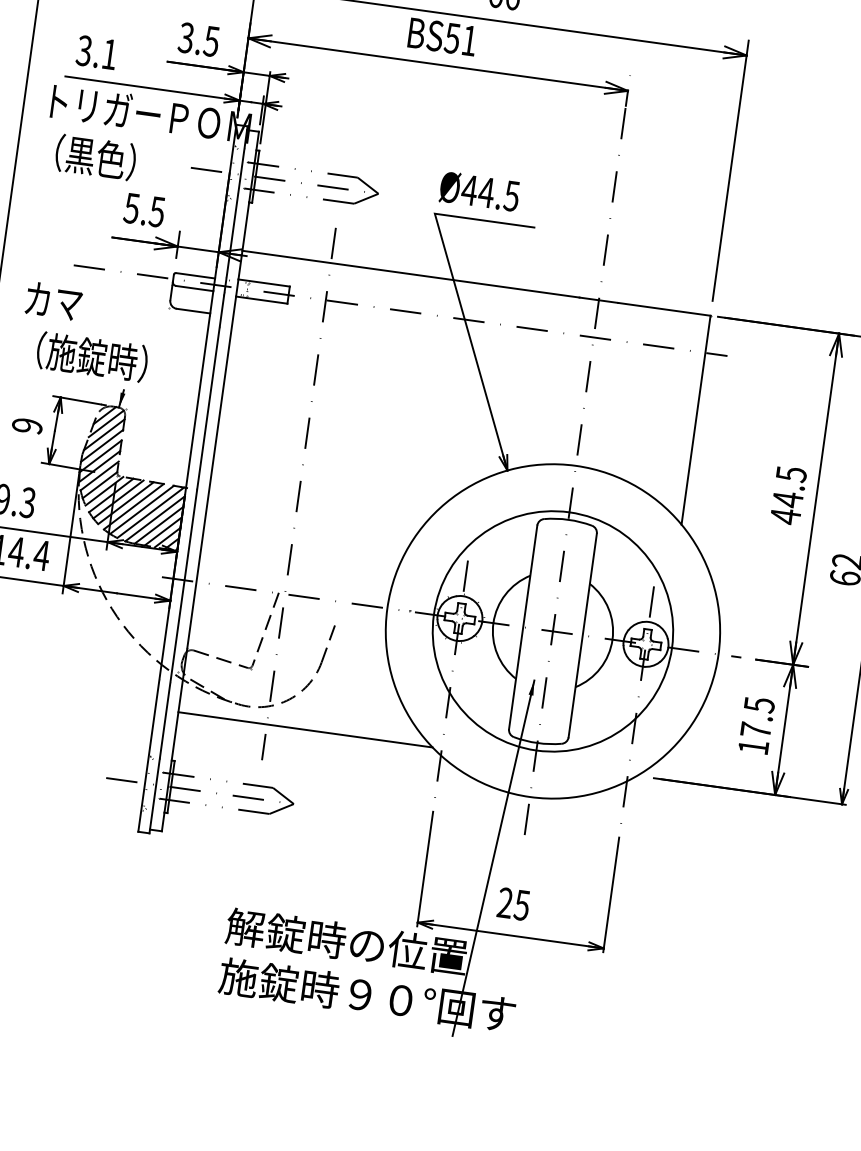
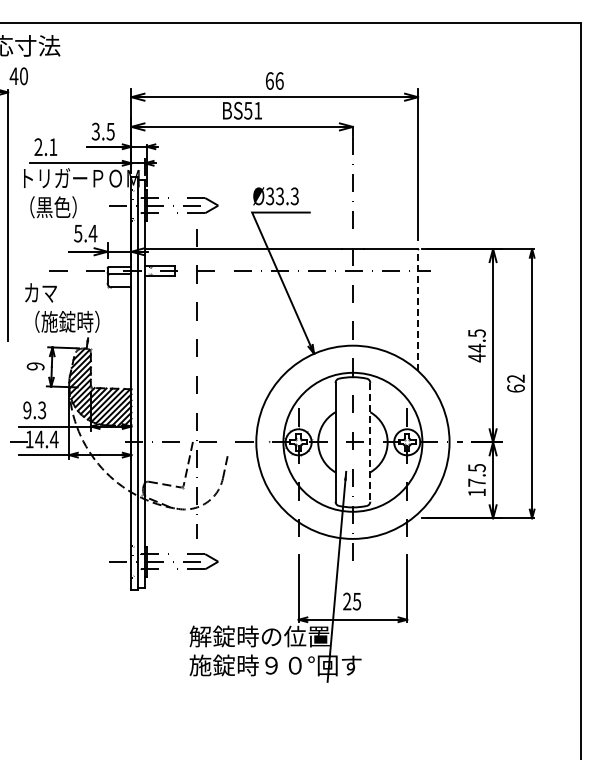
text: (84, 51) -> (38, 147), 3.1 -> 2.1
text: (488, 193) -> (281, 196), Ø44.5 -> Ø33.3
text: (156, 211) -> (92, 233), 5.5 -> 5.4
line: (696, 421) -> (418, 310), solid -> dashed
line: (583, 635) -> (370, 442), solid -> dashed
line: (304, 730) -> (218, 518), removed

